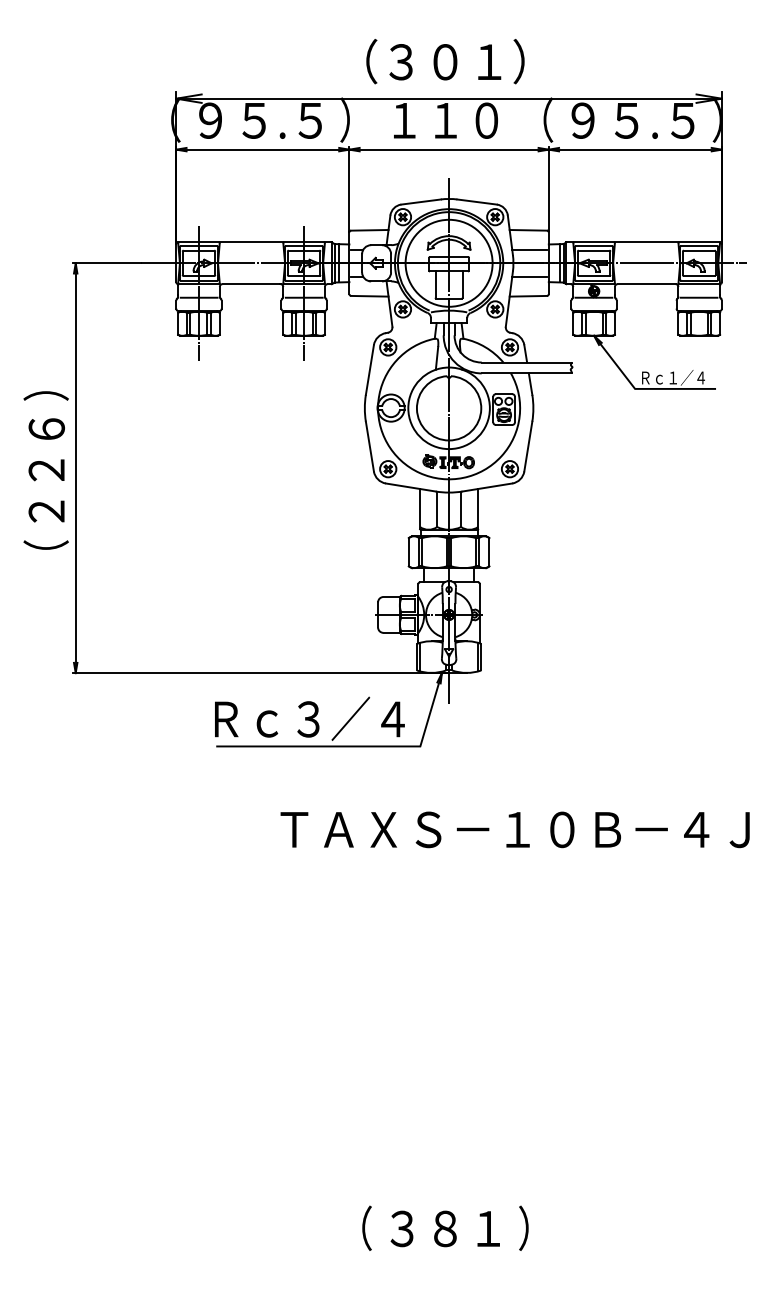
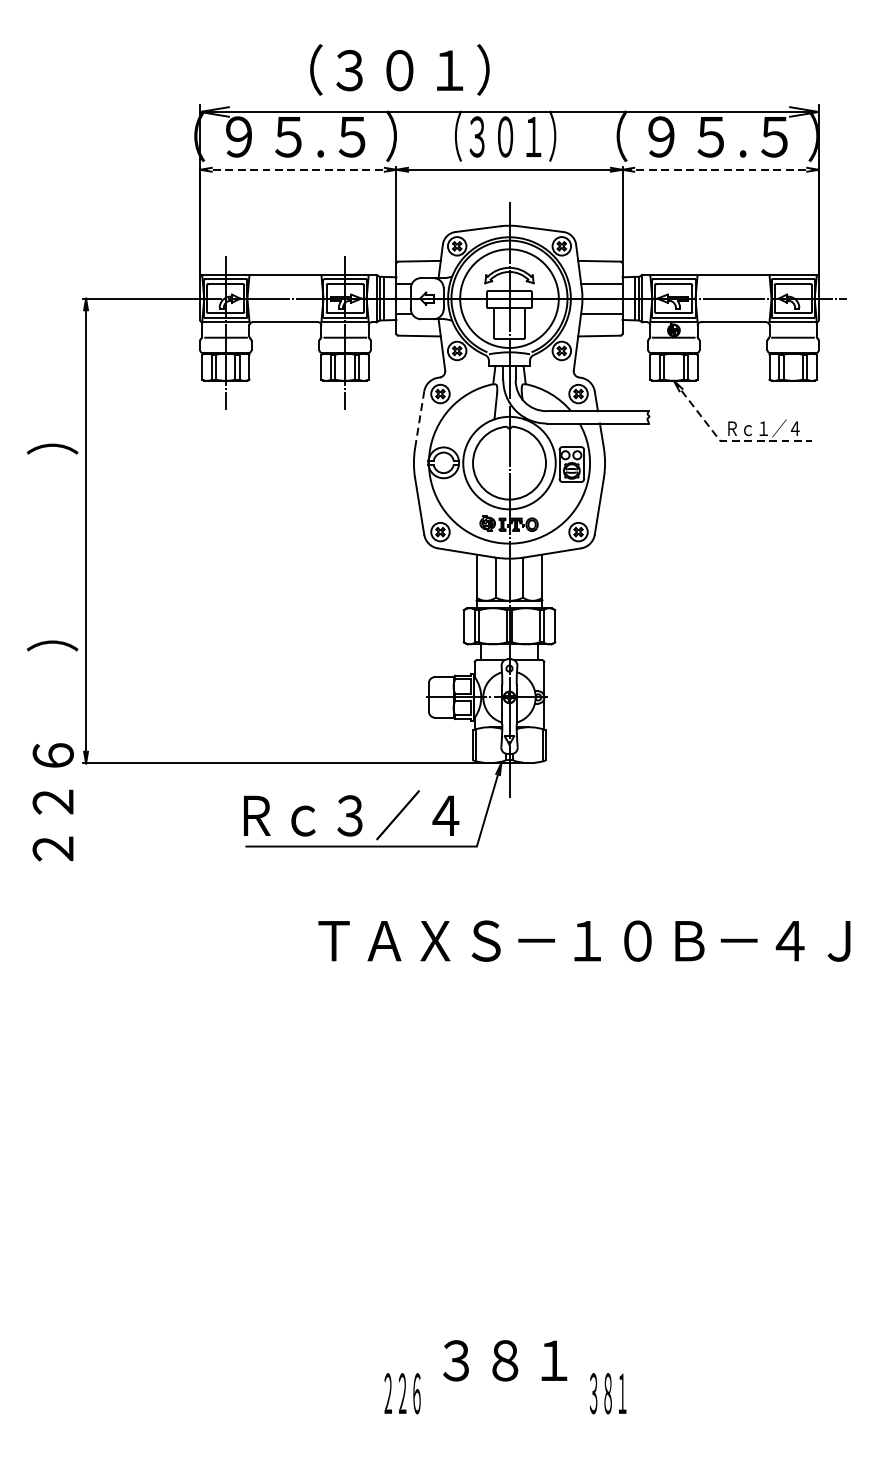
text: (445, 61) -> (399, 69), moved
text: (446, 119) -> (506, 135), １１０ -> （３０１）
line: (262, 149) -> (297, 169), solid -> dashed
line: (635, 149) -> (720, 169), solid -> dashed
line: (369, 369) -> (419, 419), solid -> dashed
line: (641, 388) -> (727, 440), solid -> dashed
text: (46, 470) -> (52, 802), moved
text: (45, 557) -> (51, 632), （ -> ）
text: (354, 1227) -> (402, 1392), （ -> ２２６
text: (535, 1227) -> (607, 1392), ） -> ３８１
text: (444, 1228) -> (504, 1360), moved

